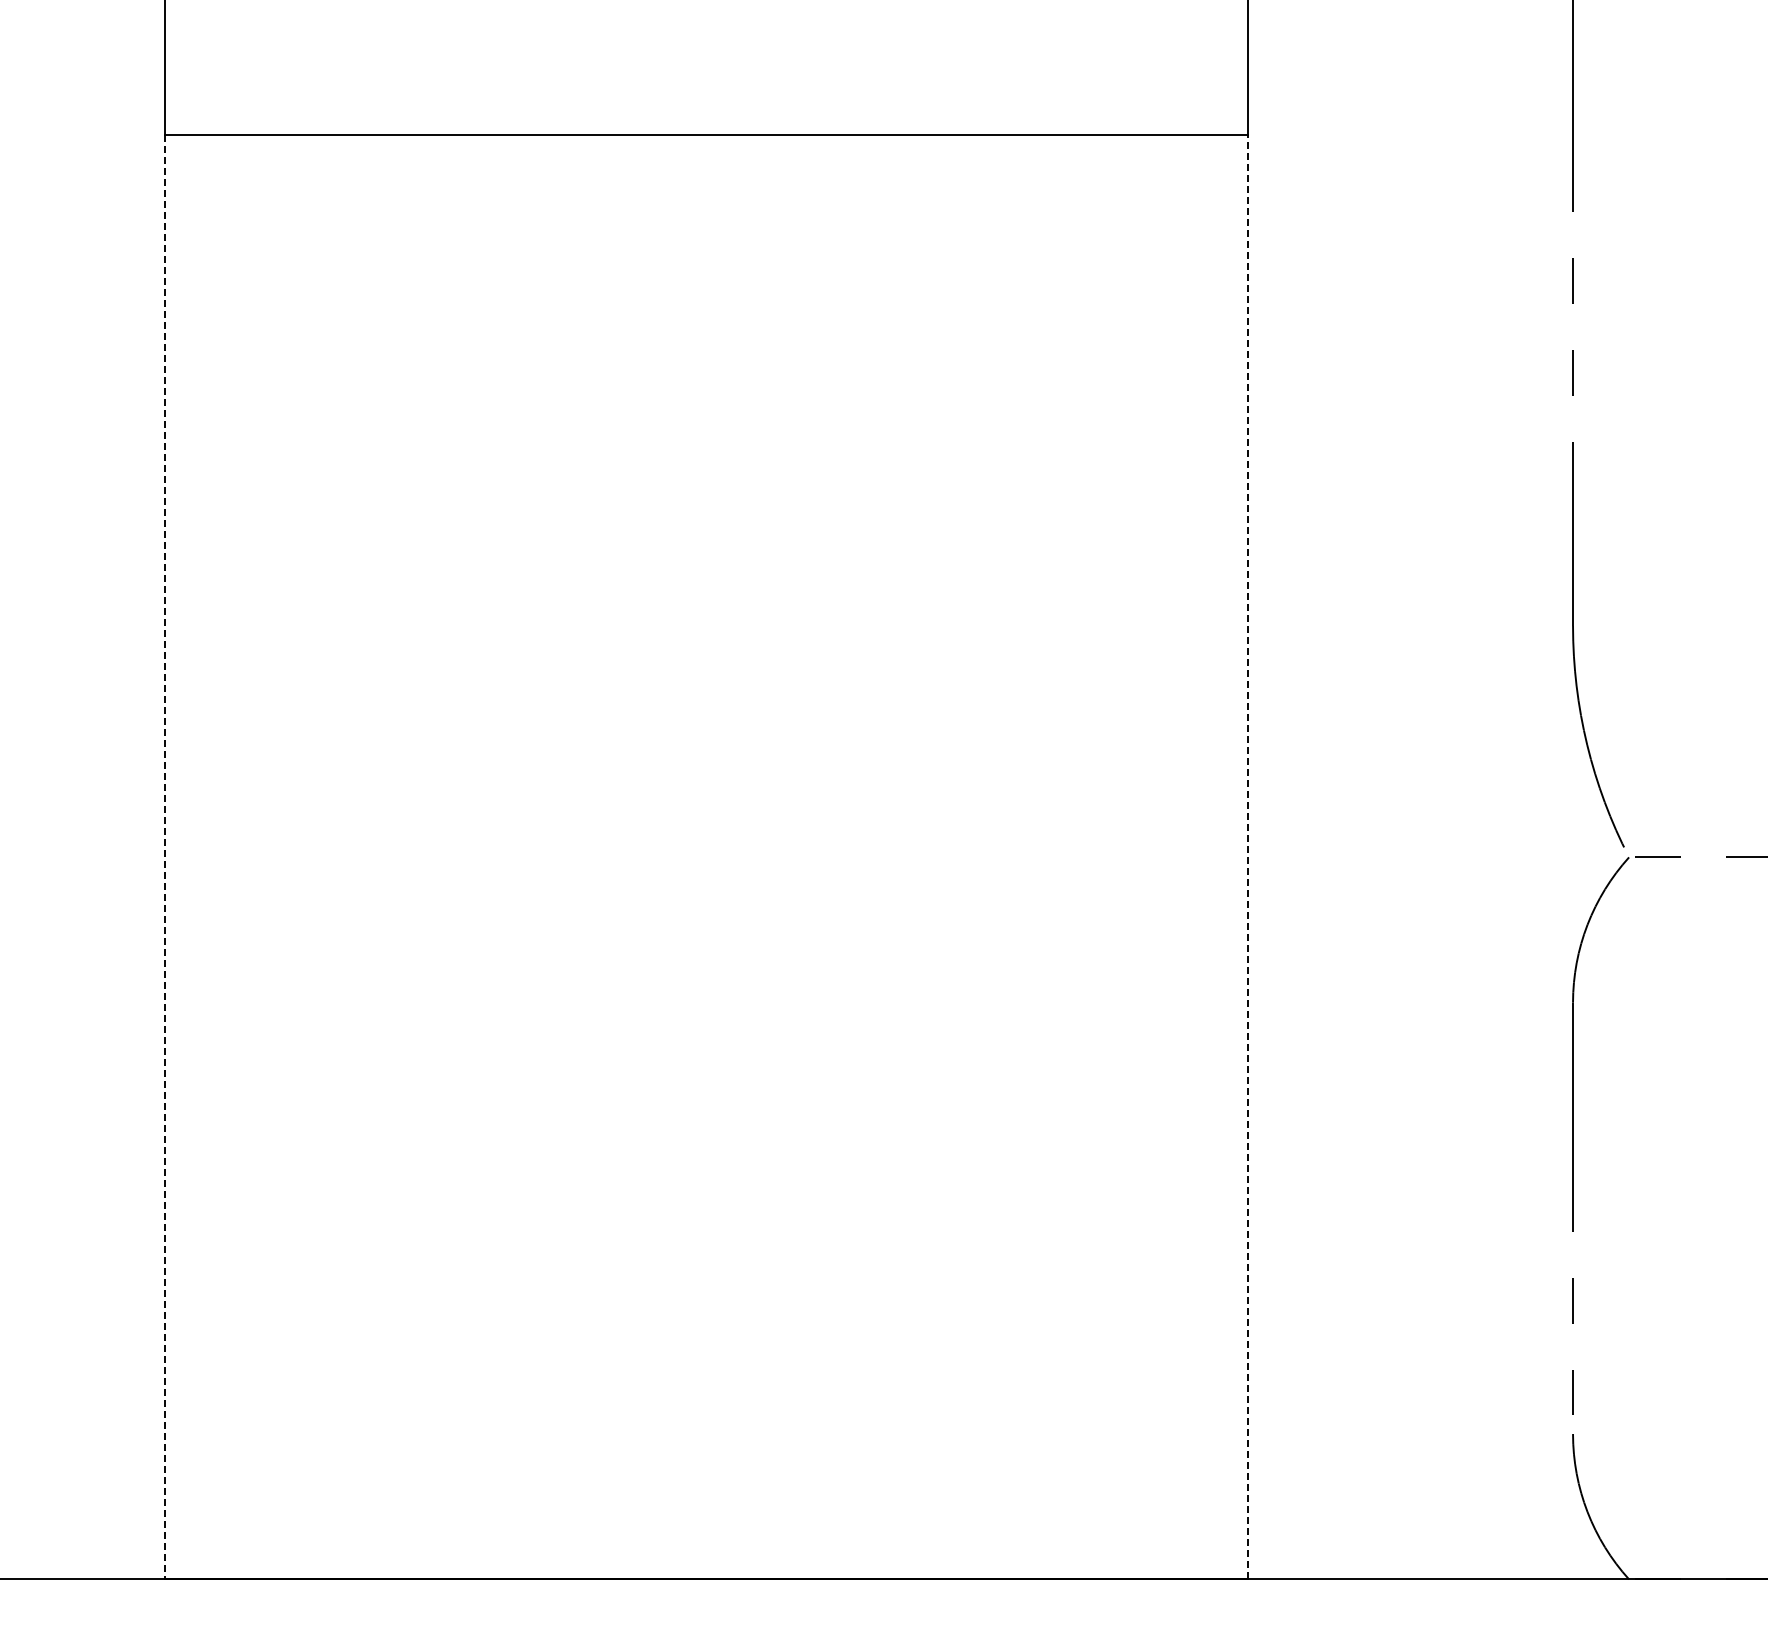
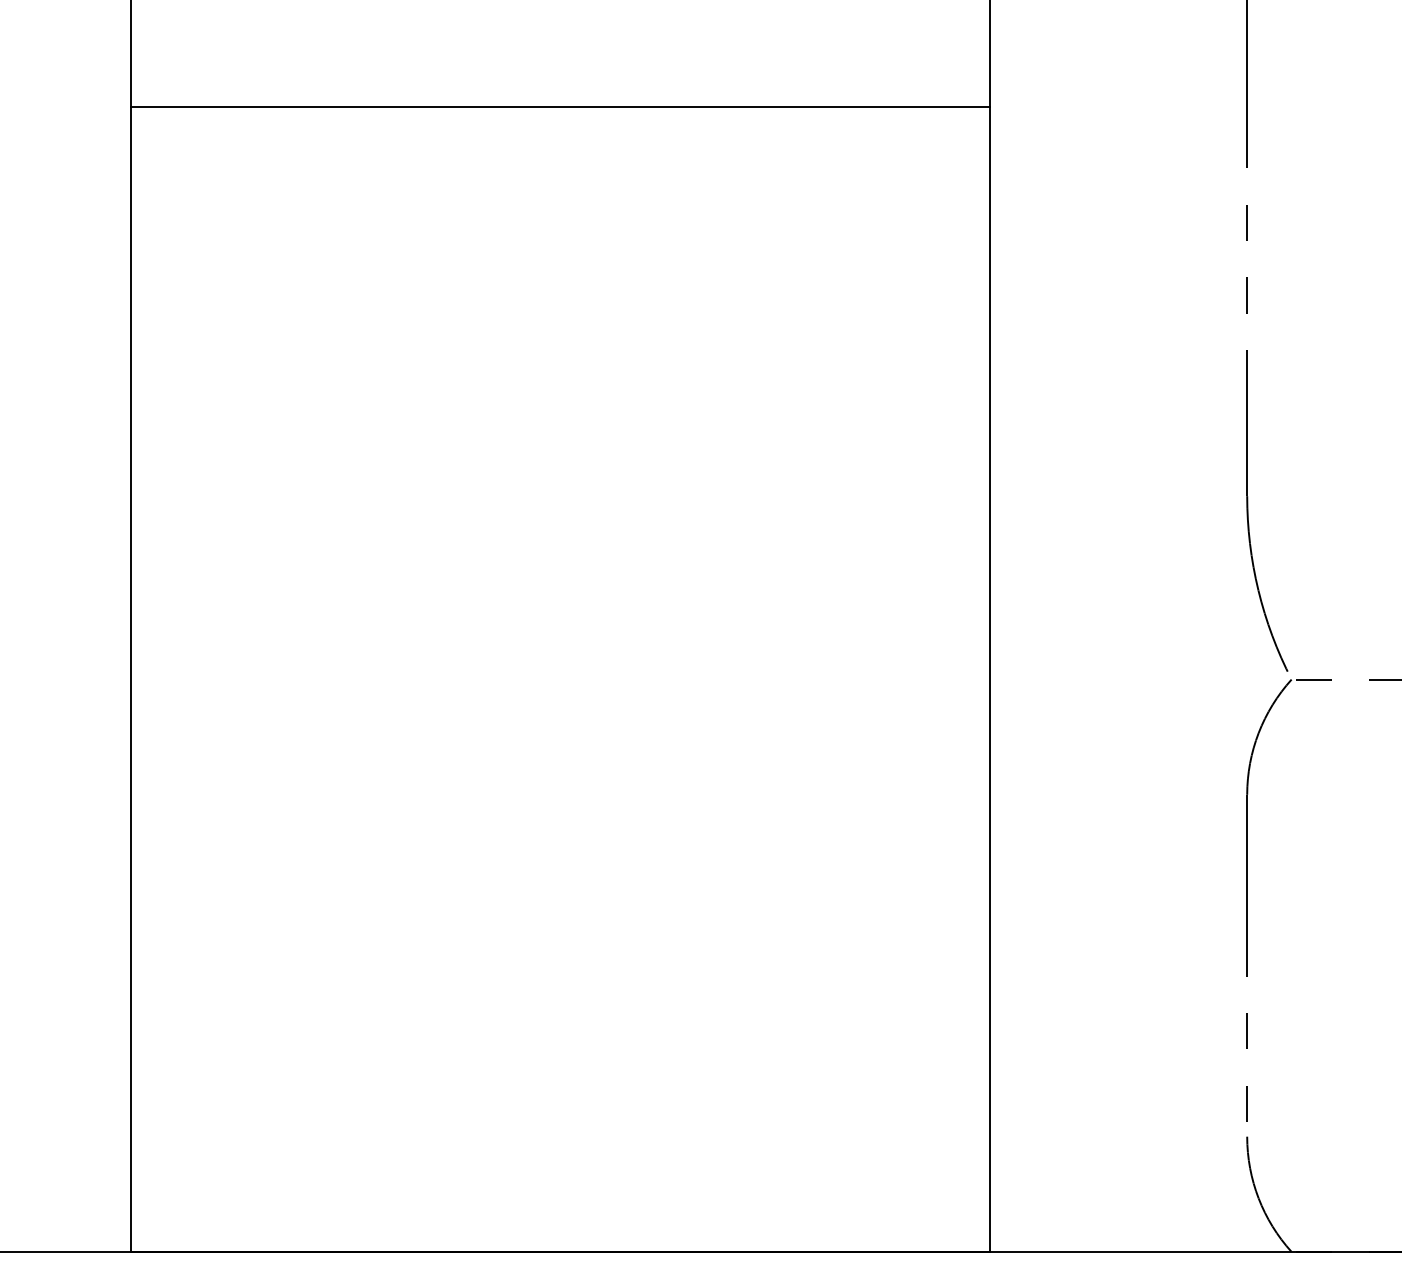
line: (1248, 856) -> (989, 678), dashed -> solid
line: (164, 857) -> (130, 679), dashed -> solid

